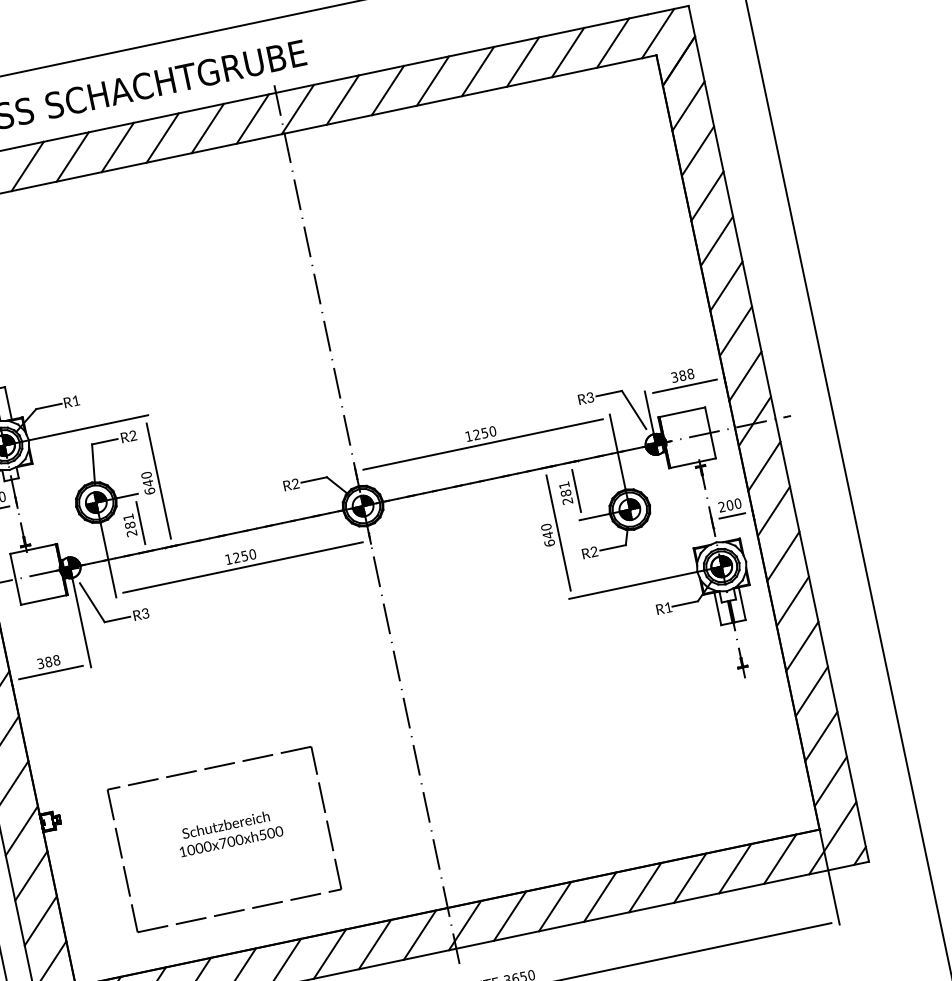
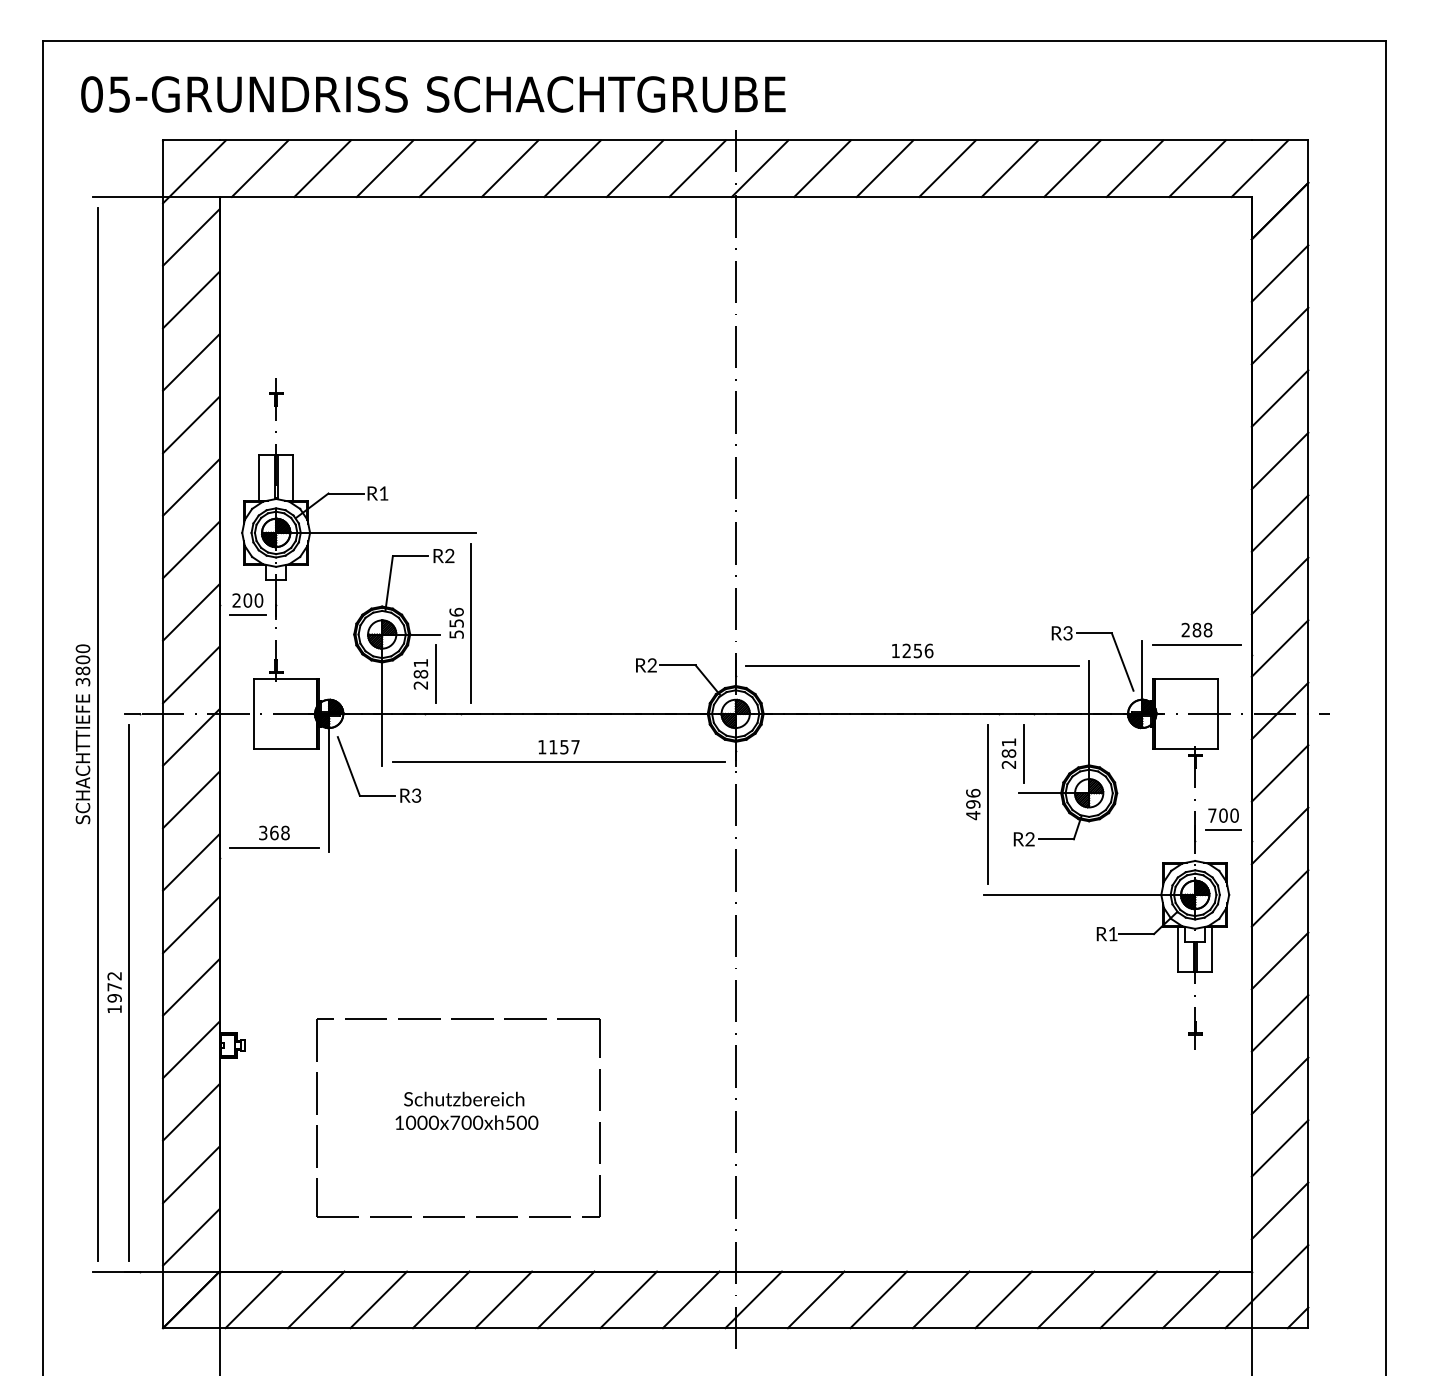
text: (674, 377) -> (1185, 630), 388 -> 288
text: (492, 431) -> (928, 650), 1250 -> 1256
text: (148, 482) -> (456, 622), 640 -> 556
text: (722, 506) -> (1212, 815), 200 -> 700
text: (548, 535) -> (973, 804), 640 -> 496
text: (244, 556) -> (564, 747), 1250 -> 1157
text: (48, 661) -> (274, 832), 388 -> 368

